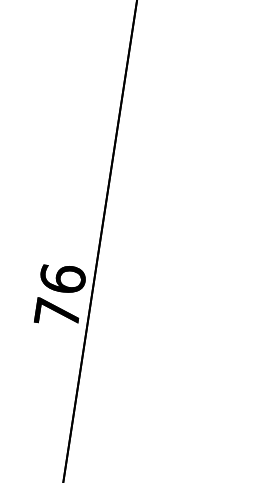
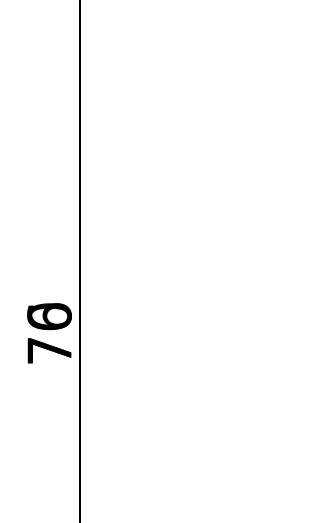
text: (62, 278) -> (49, 316), 76 -> 70

